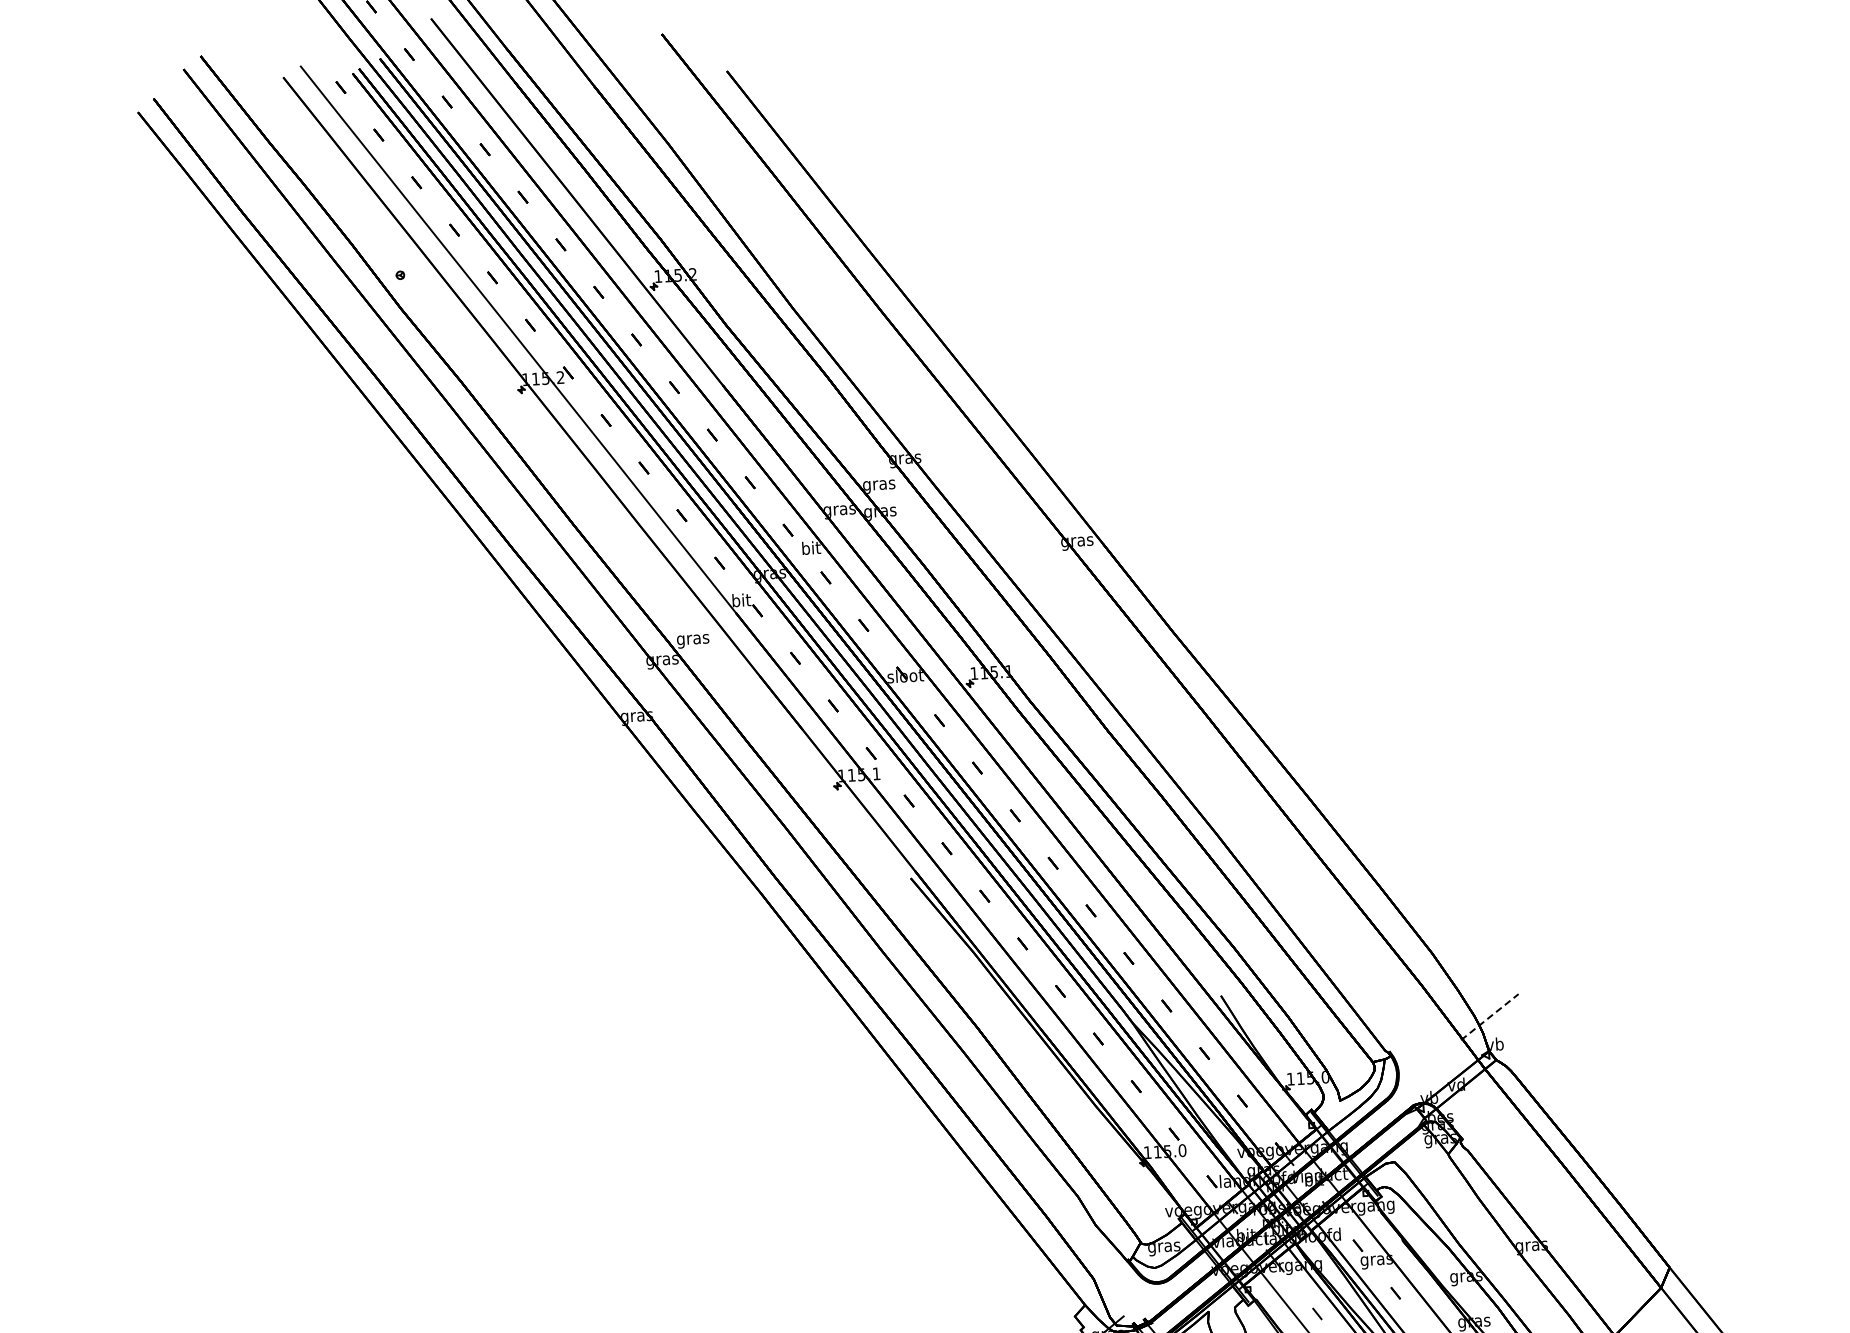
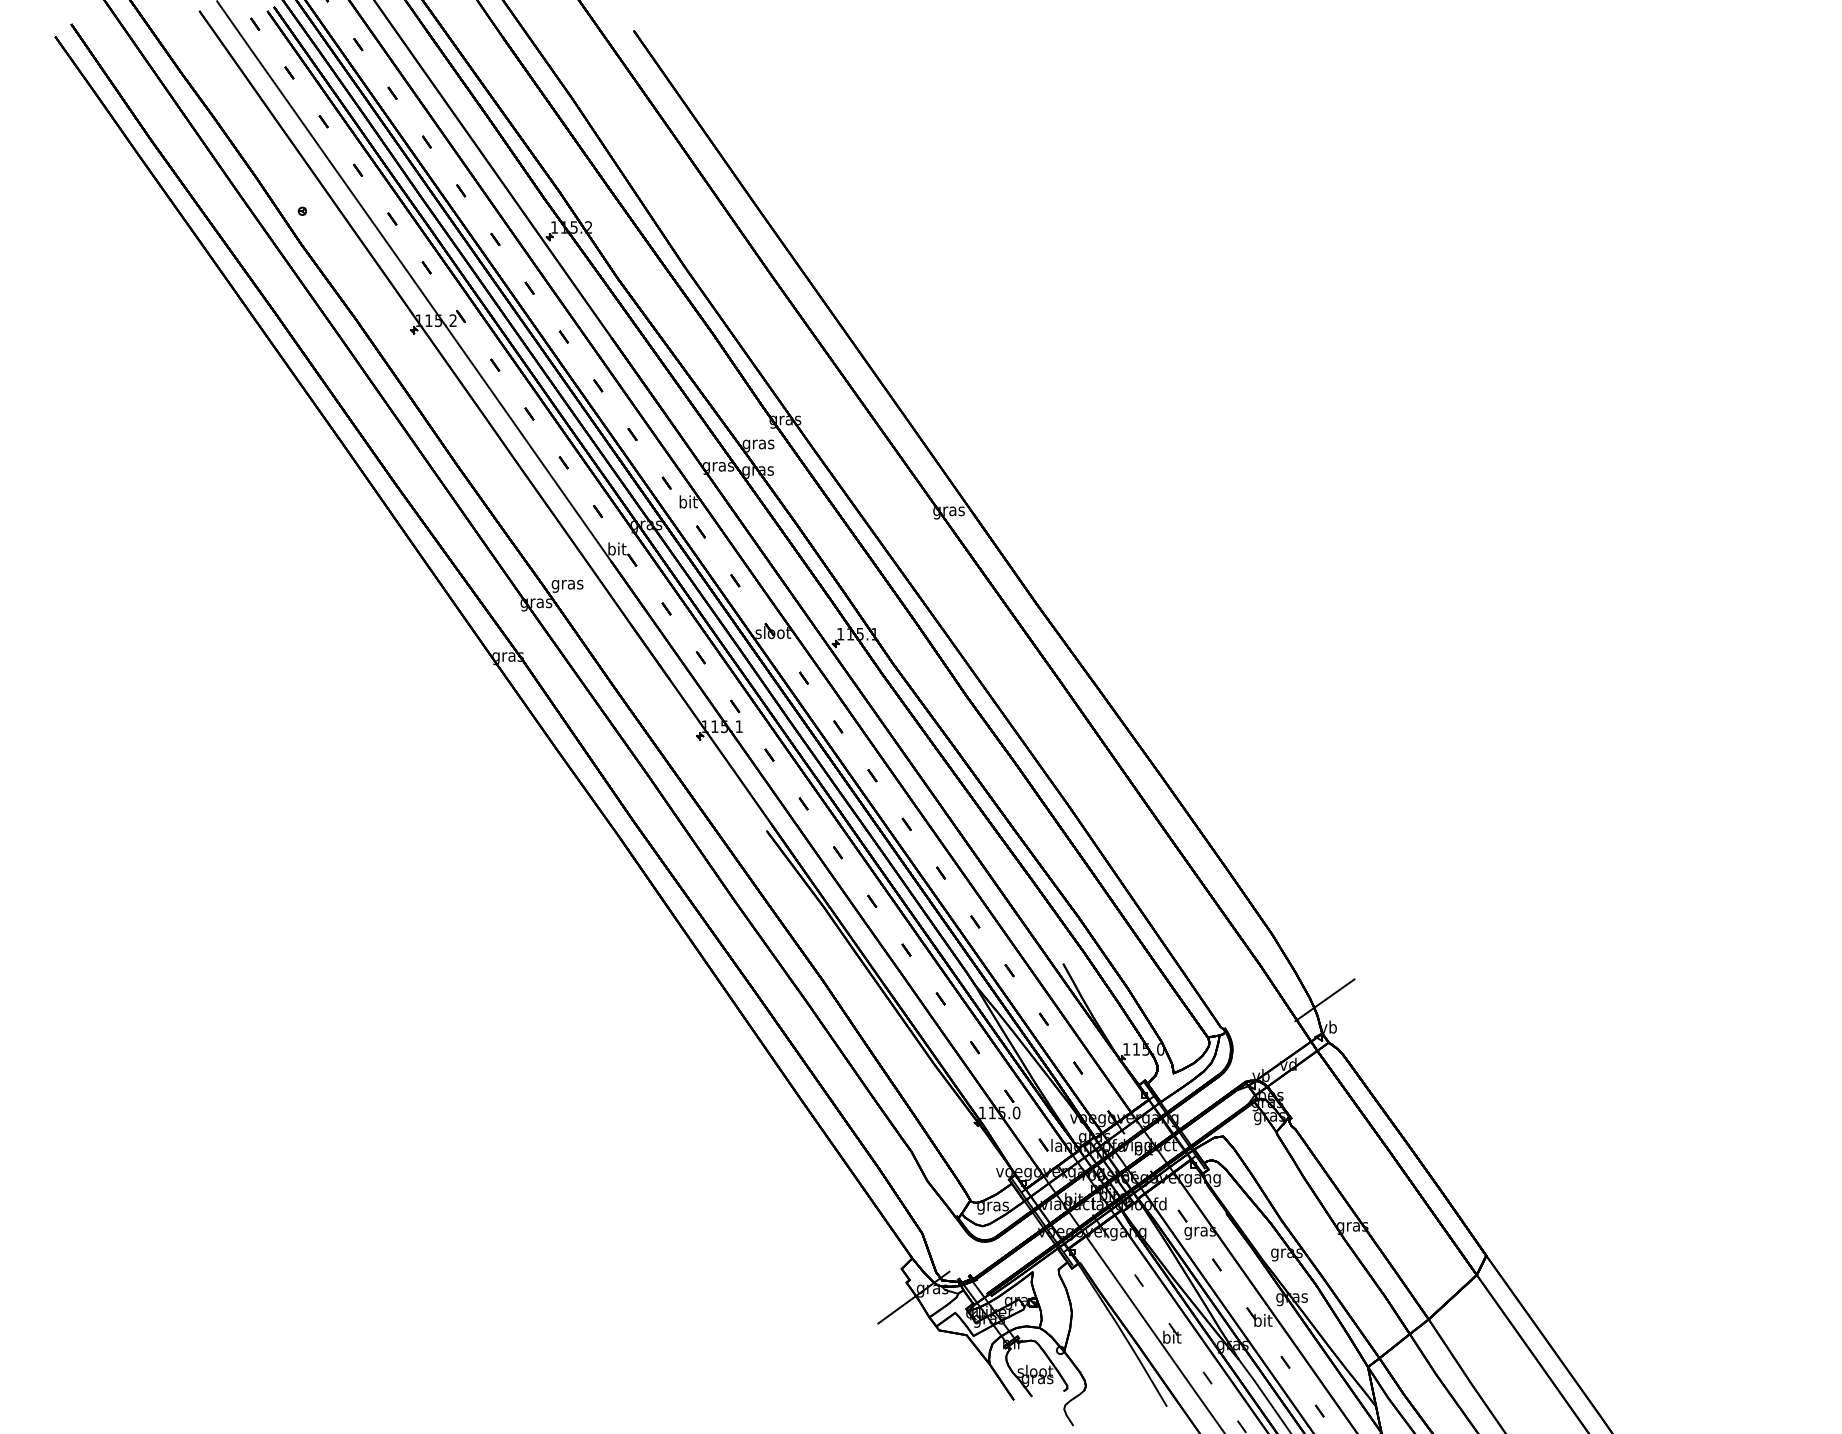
line: (1490, 1017) -> (1325, 1000), dashed -> solid

